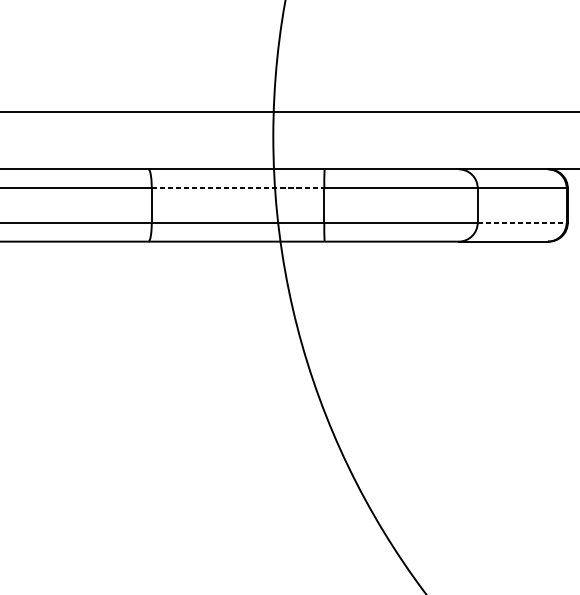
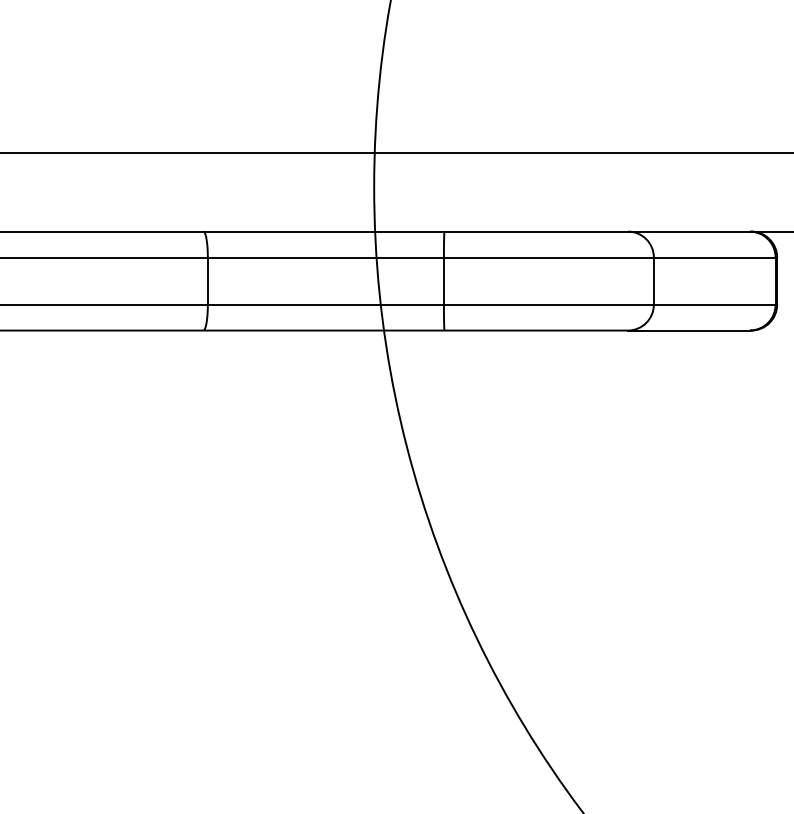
line: (238, 188) -> (326, 257), dashed -> solid
line: (522, 222) -> (714, 304), dashed -> solid

